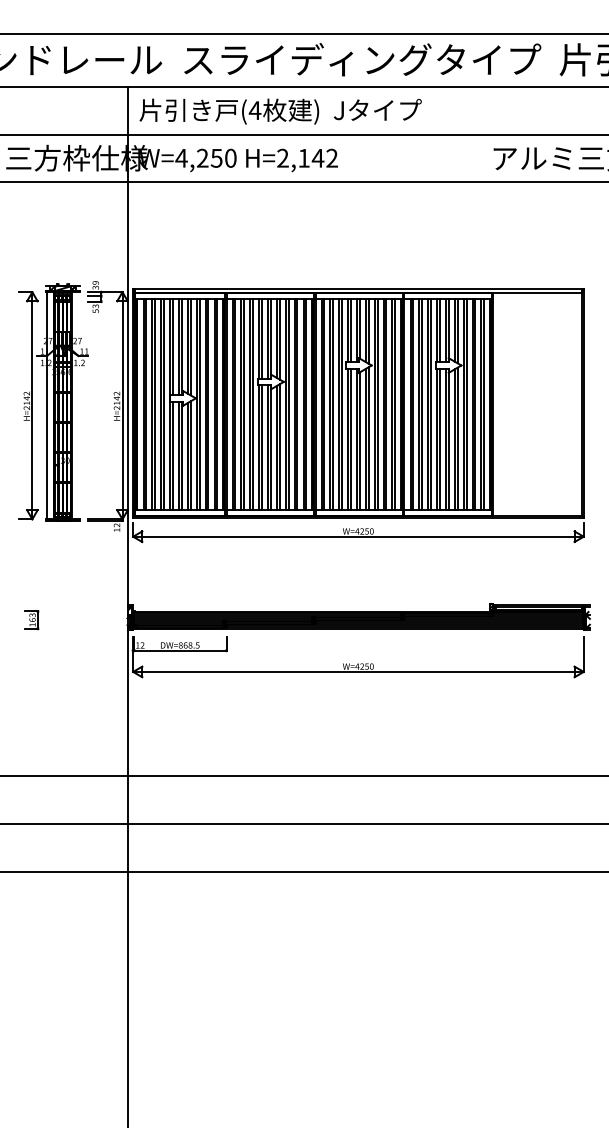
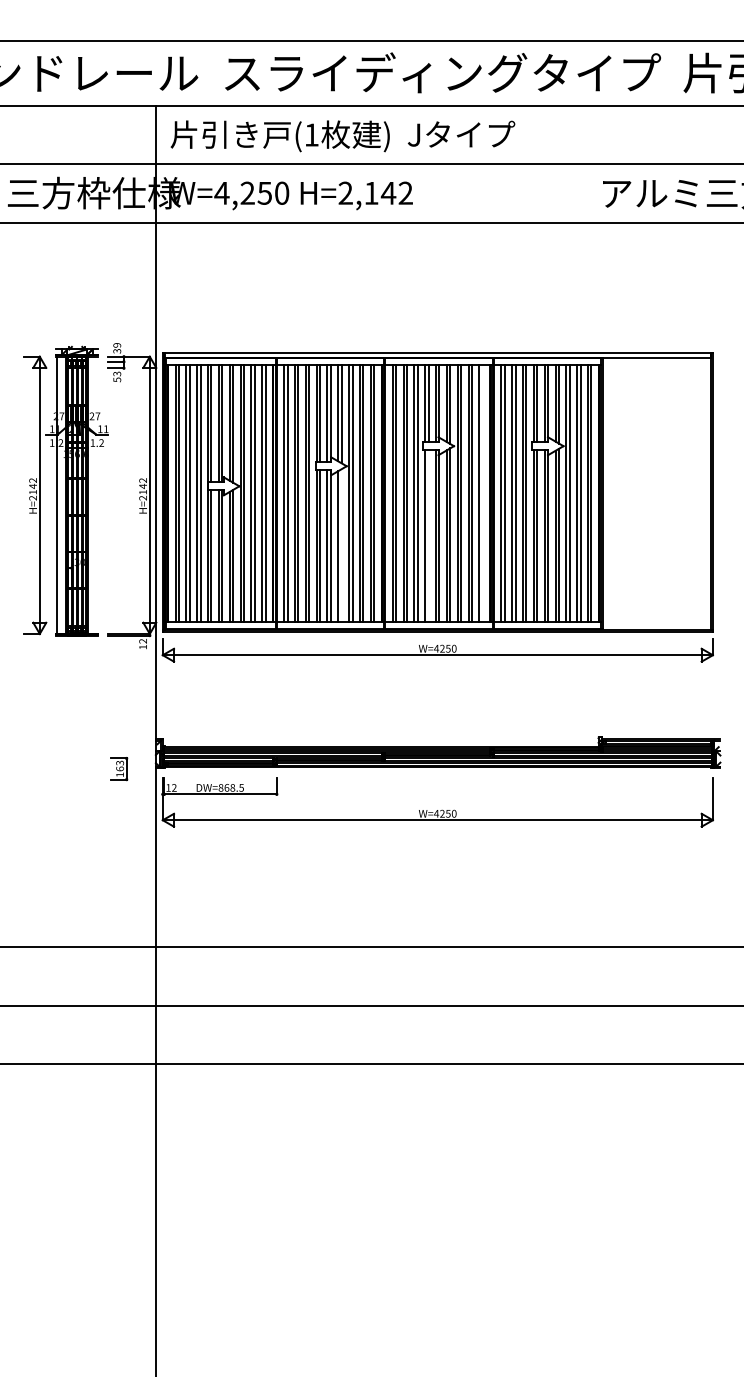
text: (254, 110) -> (311, 134), (4 -> (1
line: (395, 404) -> (482, 493), removed
line: (350, 439) -> (428, 536), removed
line: (279, 446) -> (341, 545), removed
part: (32, 620) -> (119, 769), moved

